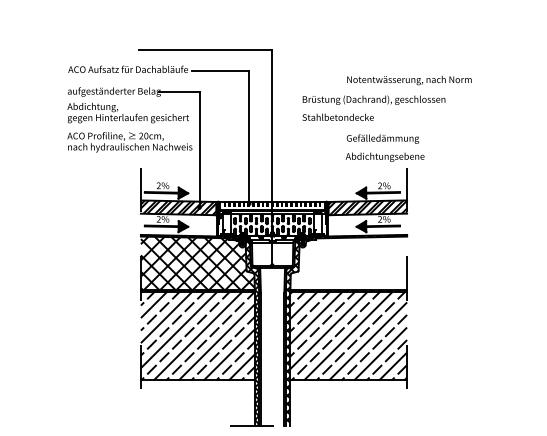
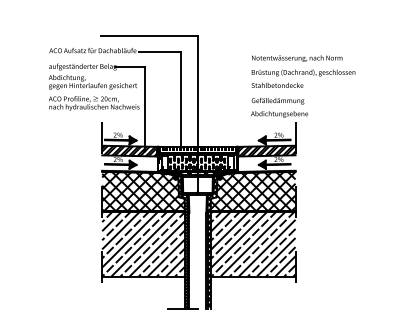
text: (373, 107) -> (303, 78), moved
hatch: (347, 263) -> (252, 191), added

